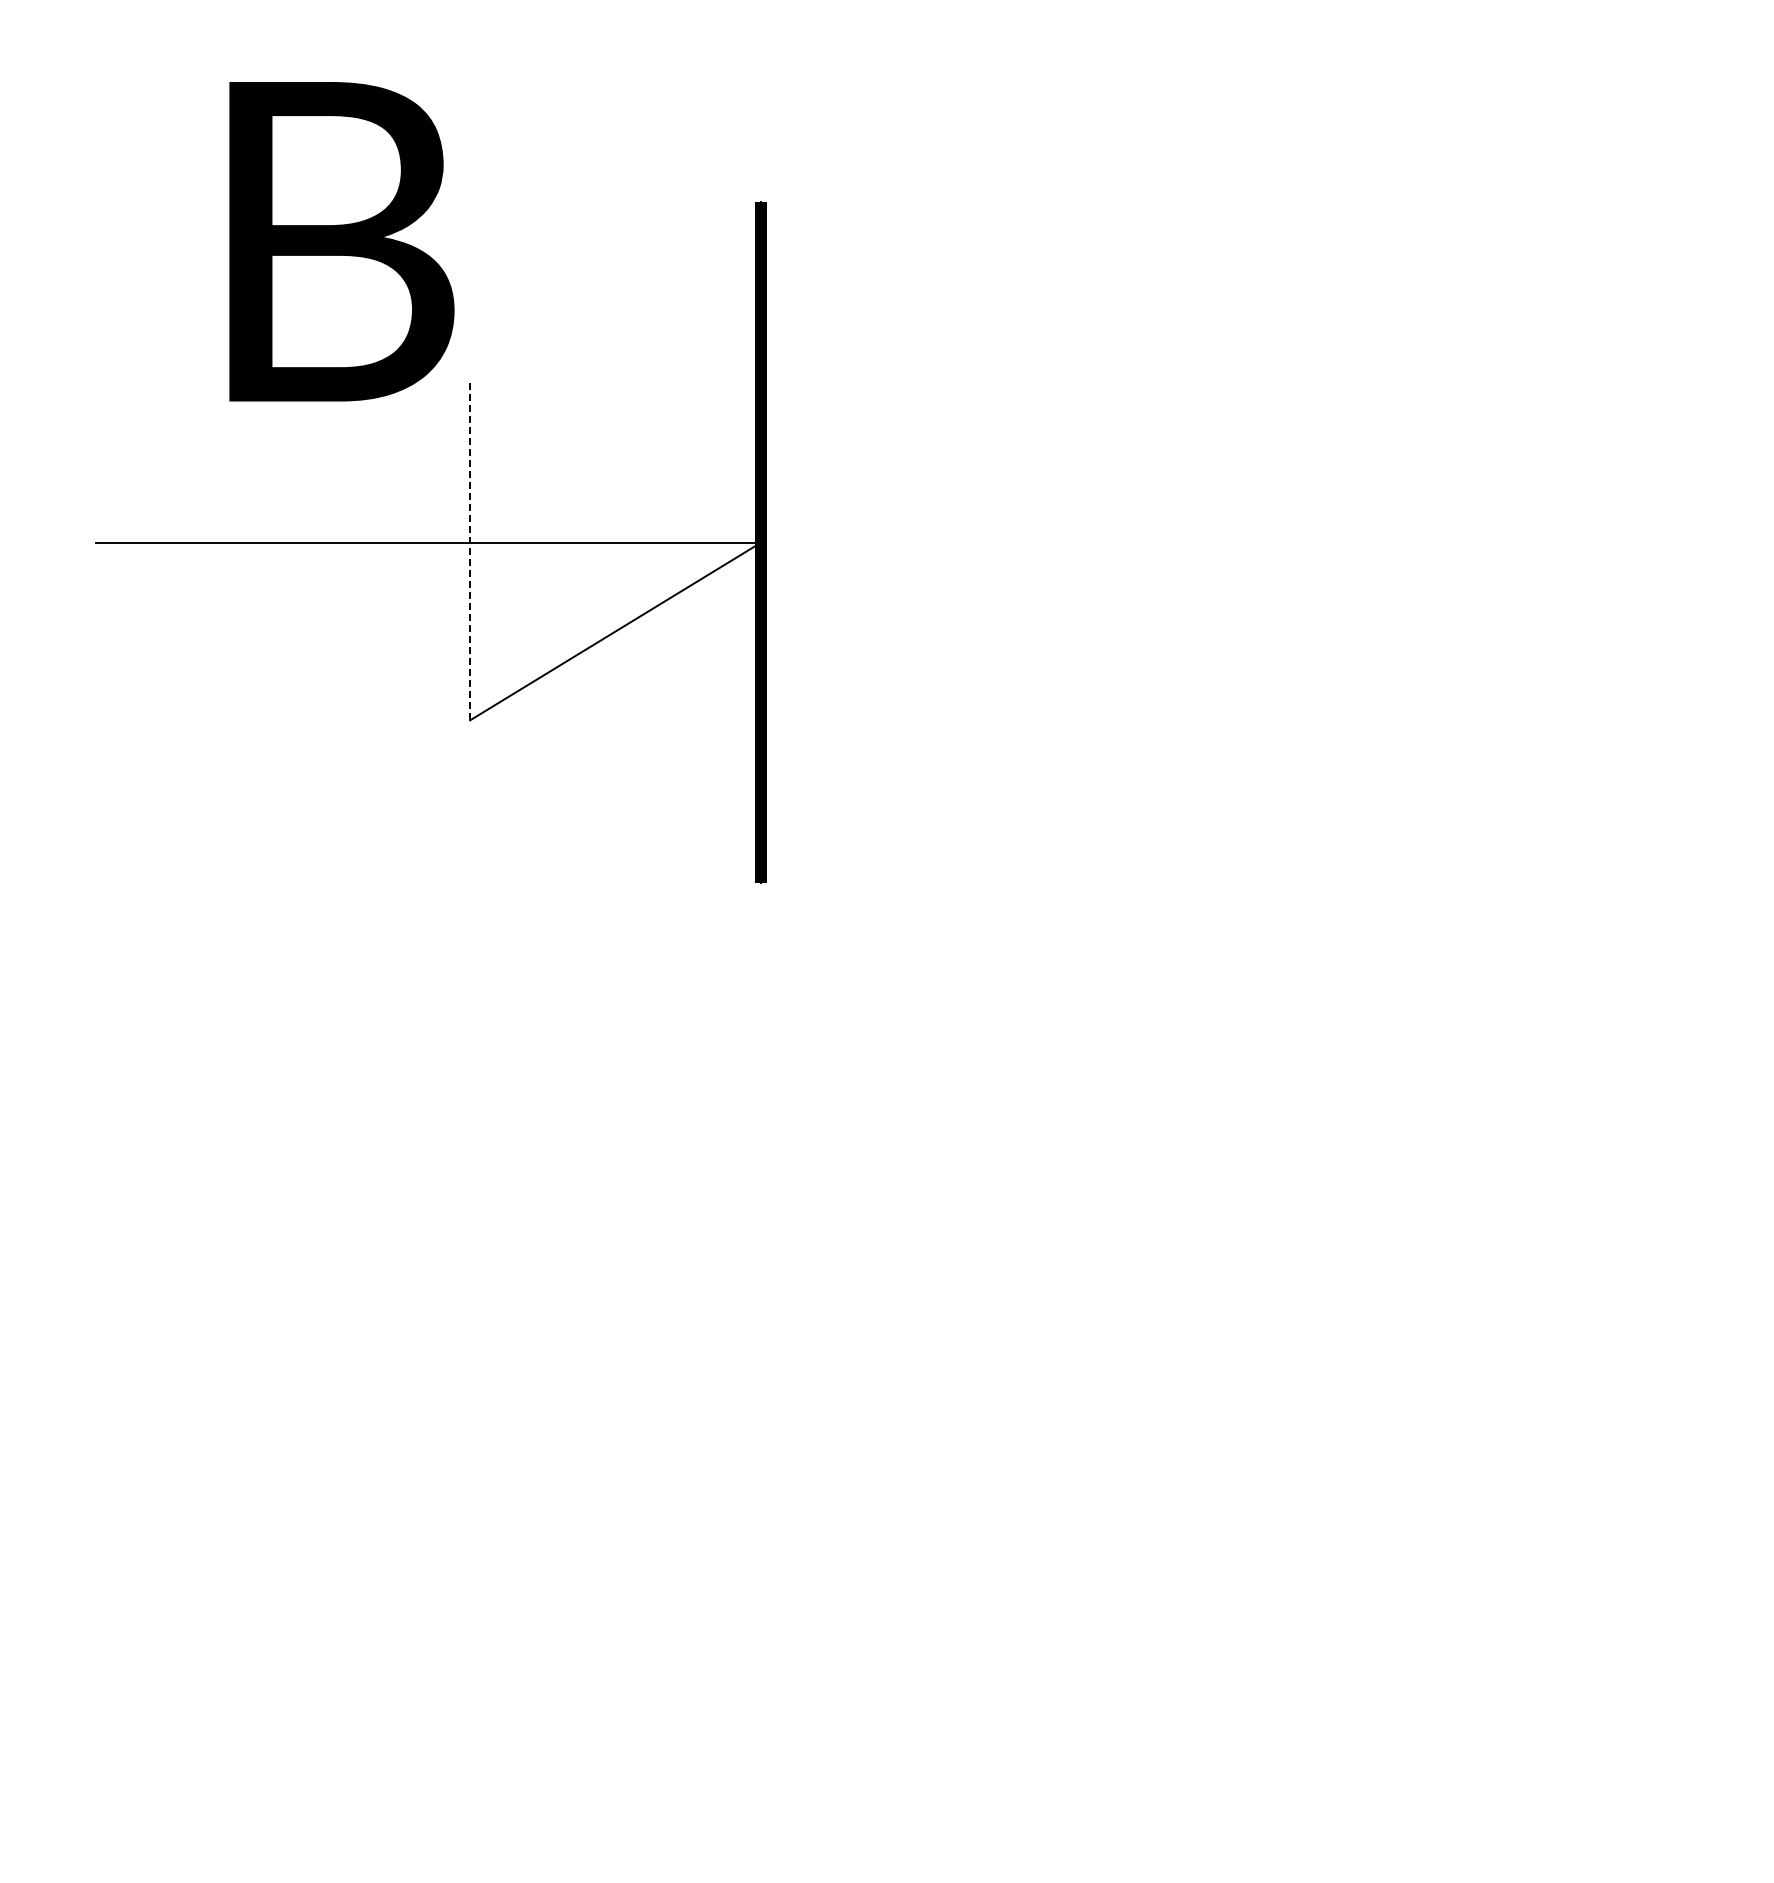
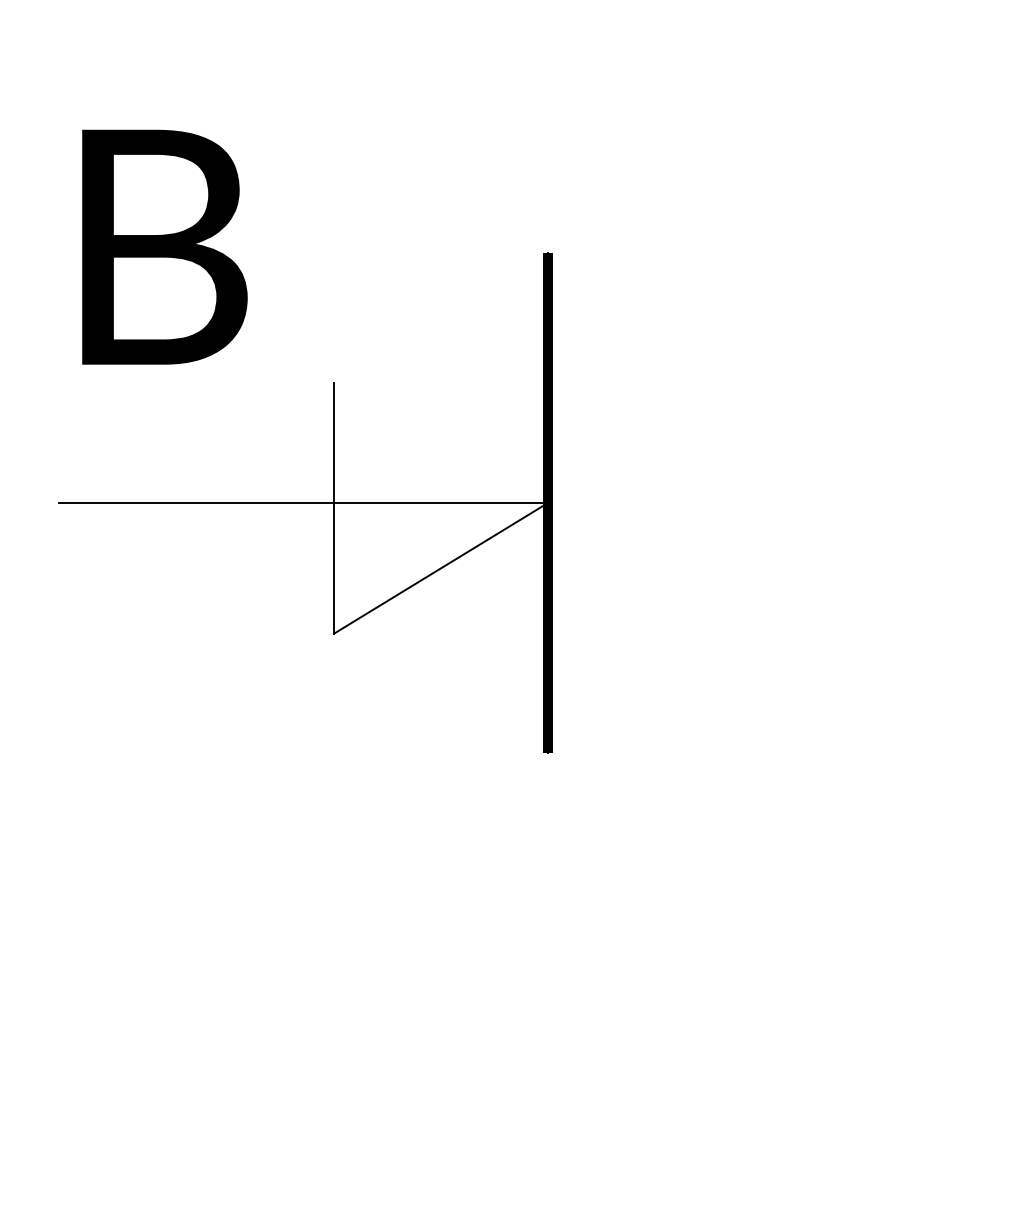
text: (341, 241) -> (164, 247), moved
line: (470, 549) -> (334, 508), dashed -> solid

